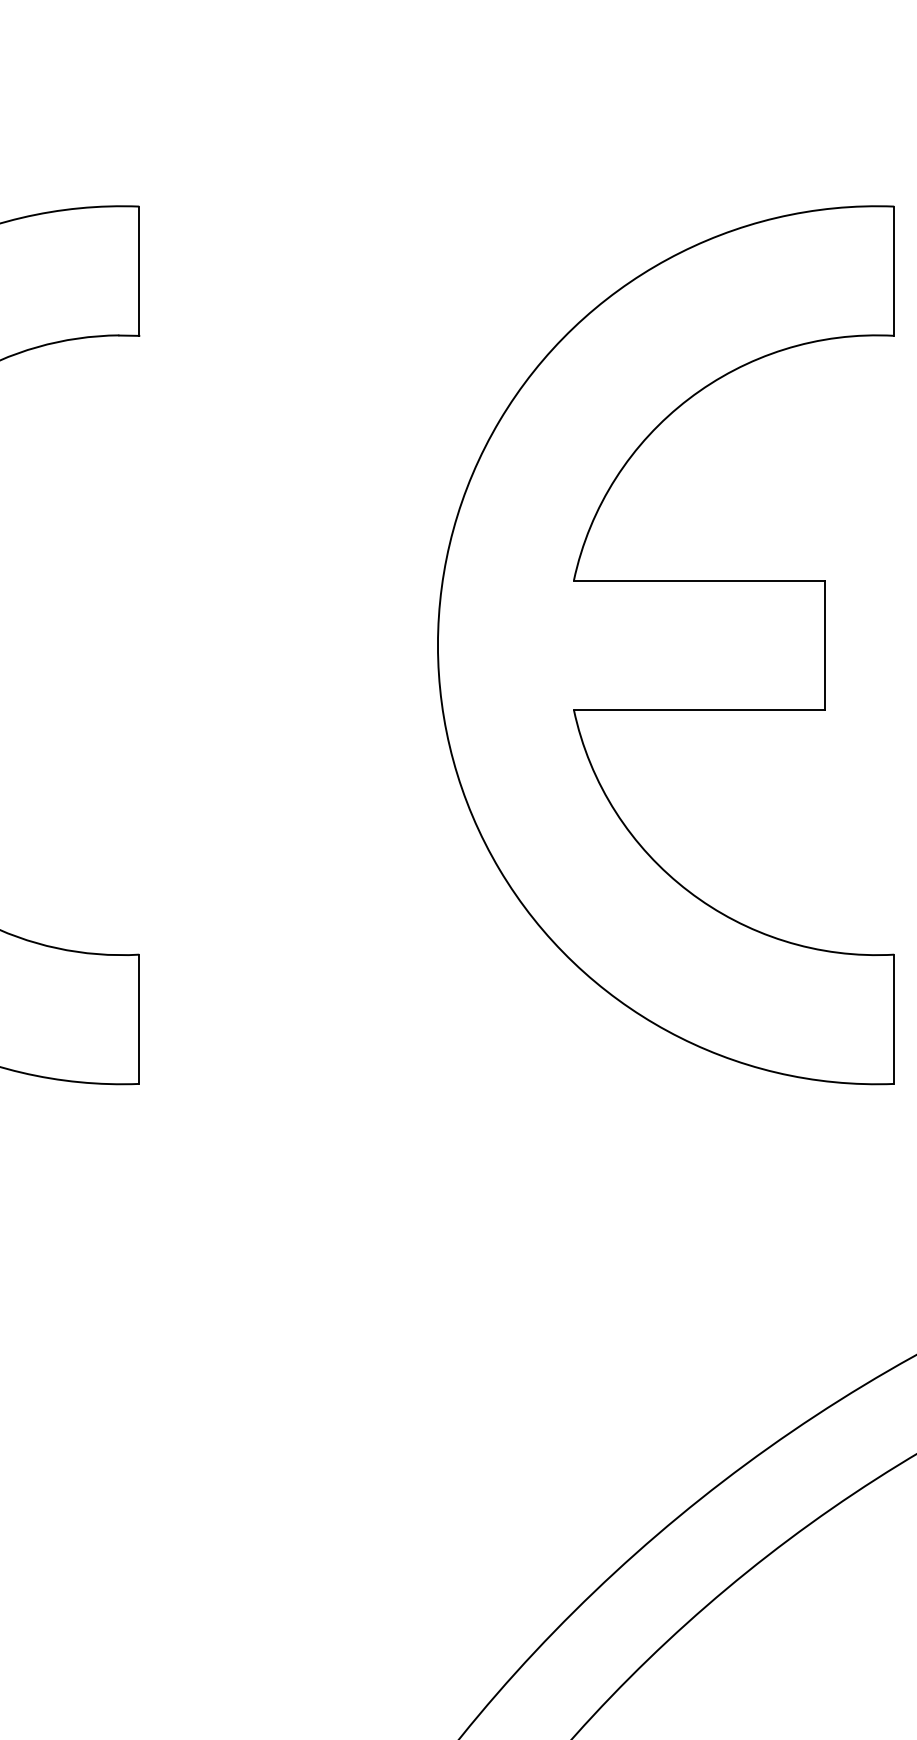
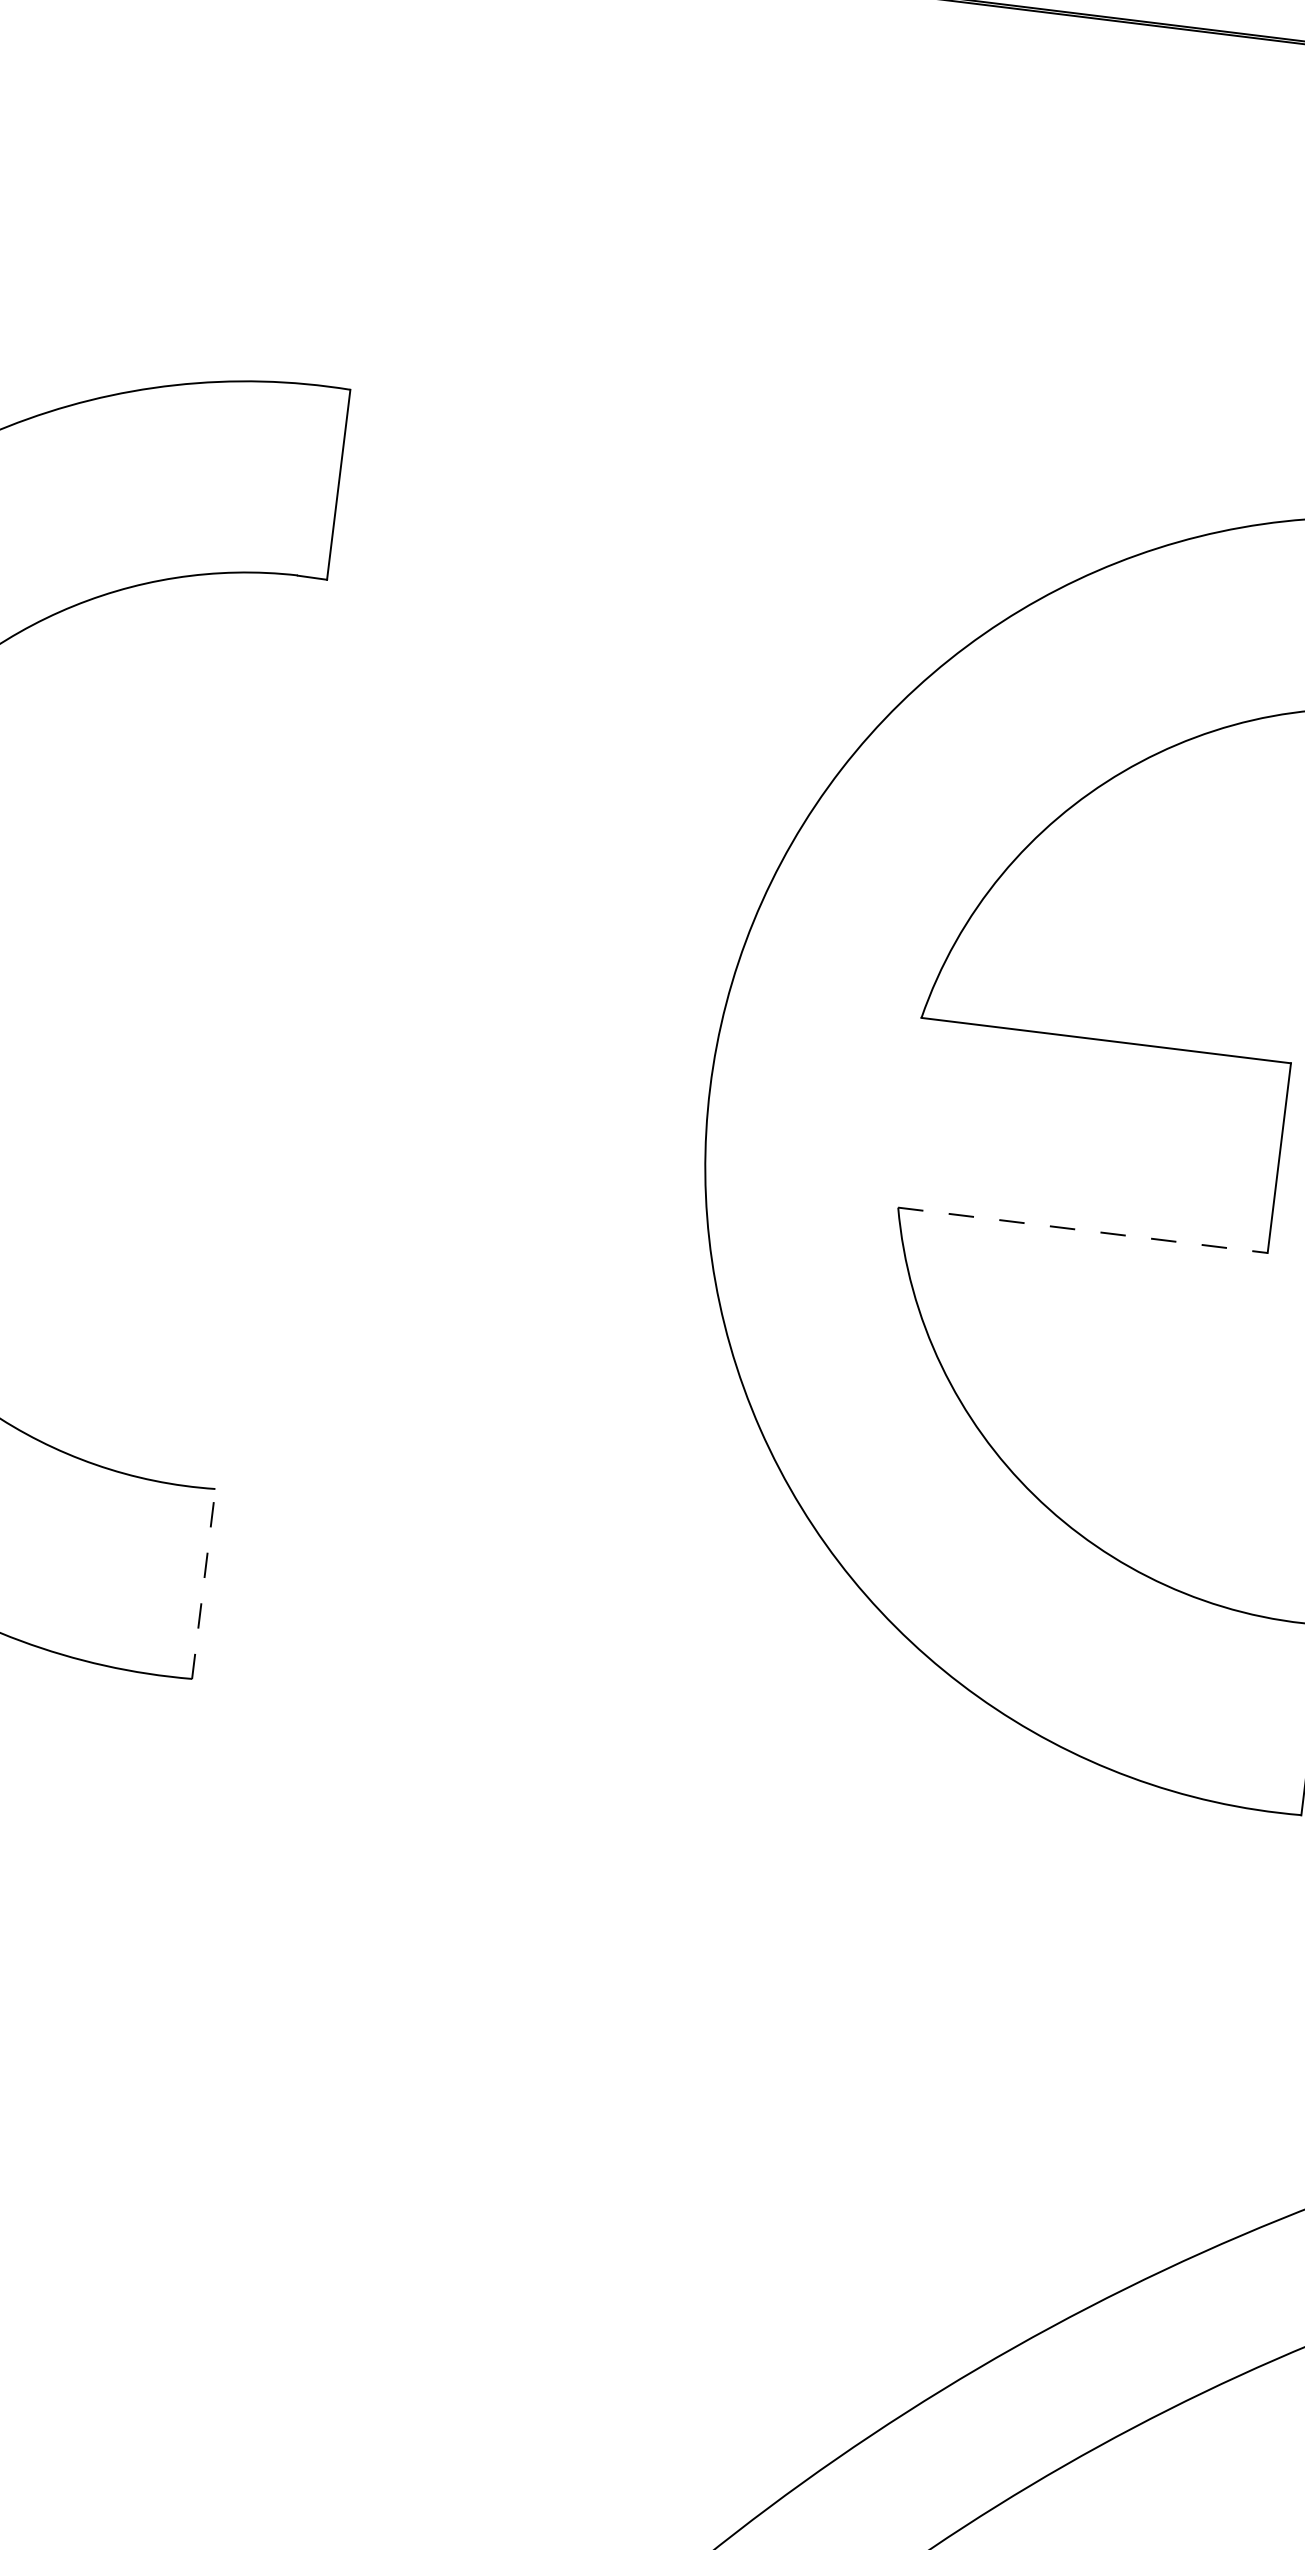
line: (699, 709) -> (1082, 1229), solid -> dashed
line: (139, 1019) -> (204, 1584), solid -> dashed

